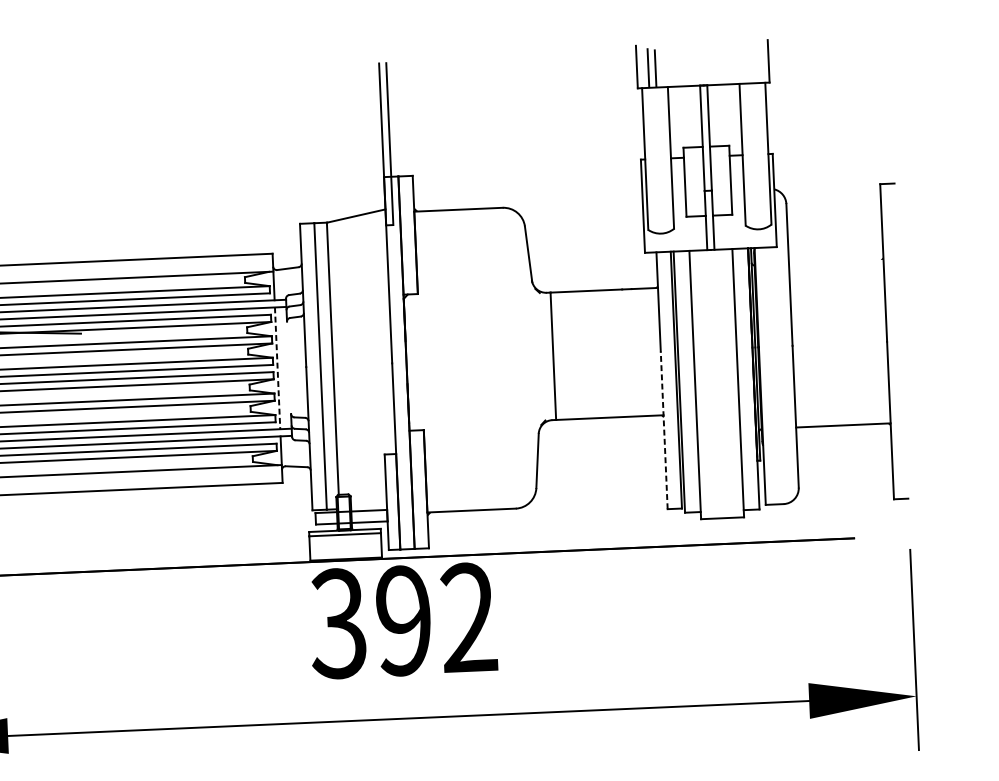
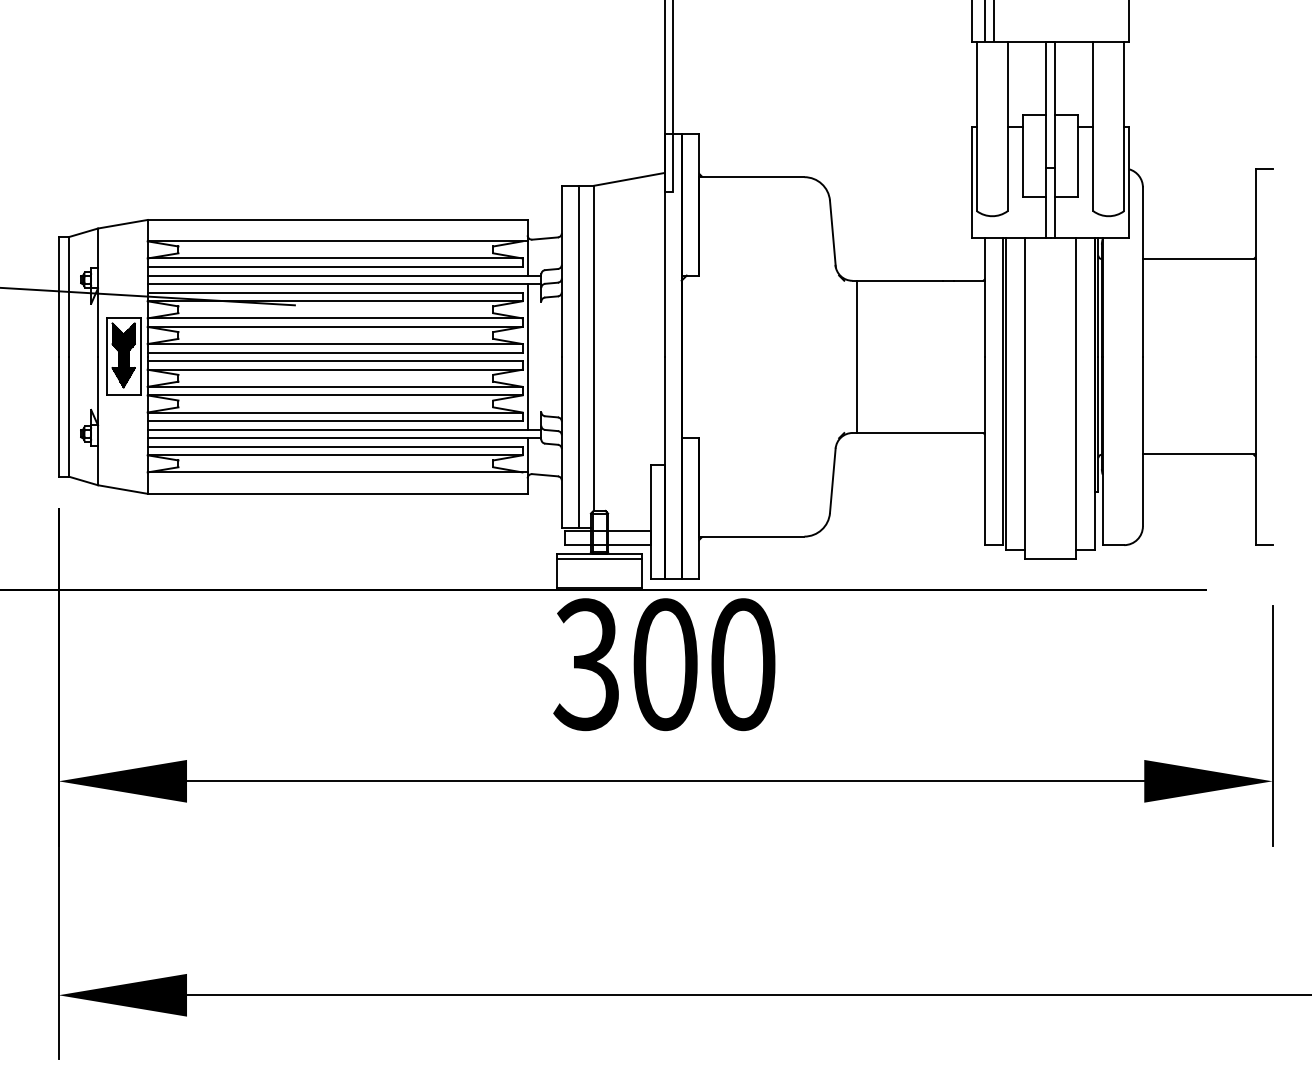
line: (835, 262) -> (1198, 259), added
line: (277, 368) -> (527, 356), dashed -> solid
line: (664, 429) -> (985, 450), dashed -> solid
text: (436, 619) -> (704, 664), 392 -> 300

